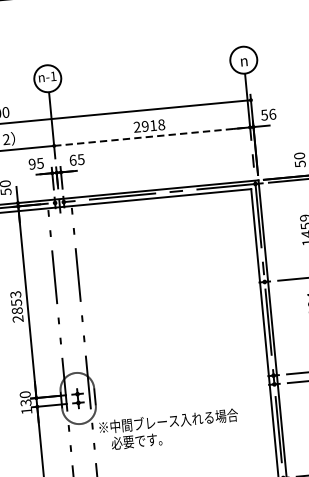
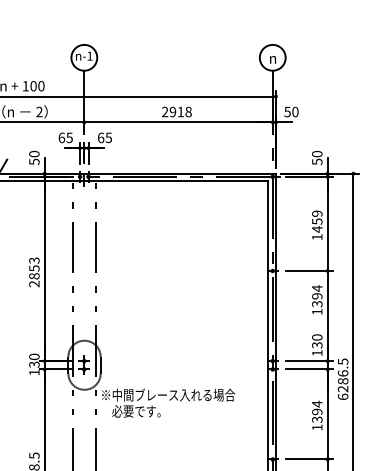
text: (272, 113) -> (295, 111), 56 -> 50
line: (153, 136) -> (179, 122), dashed -> solid
text: (31, 163) -> (61, 137), 95 -> 65

